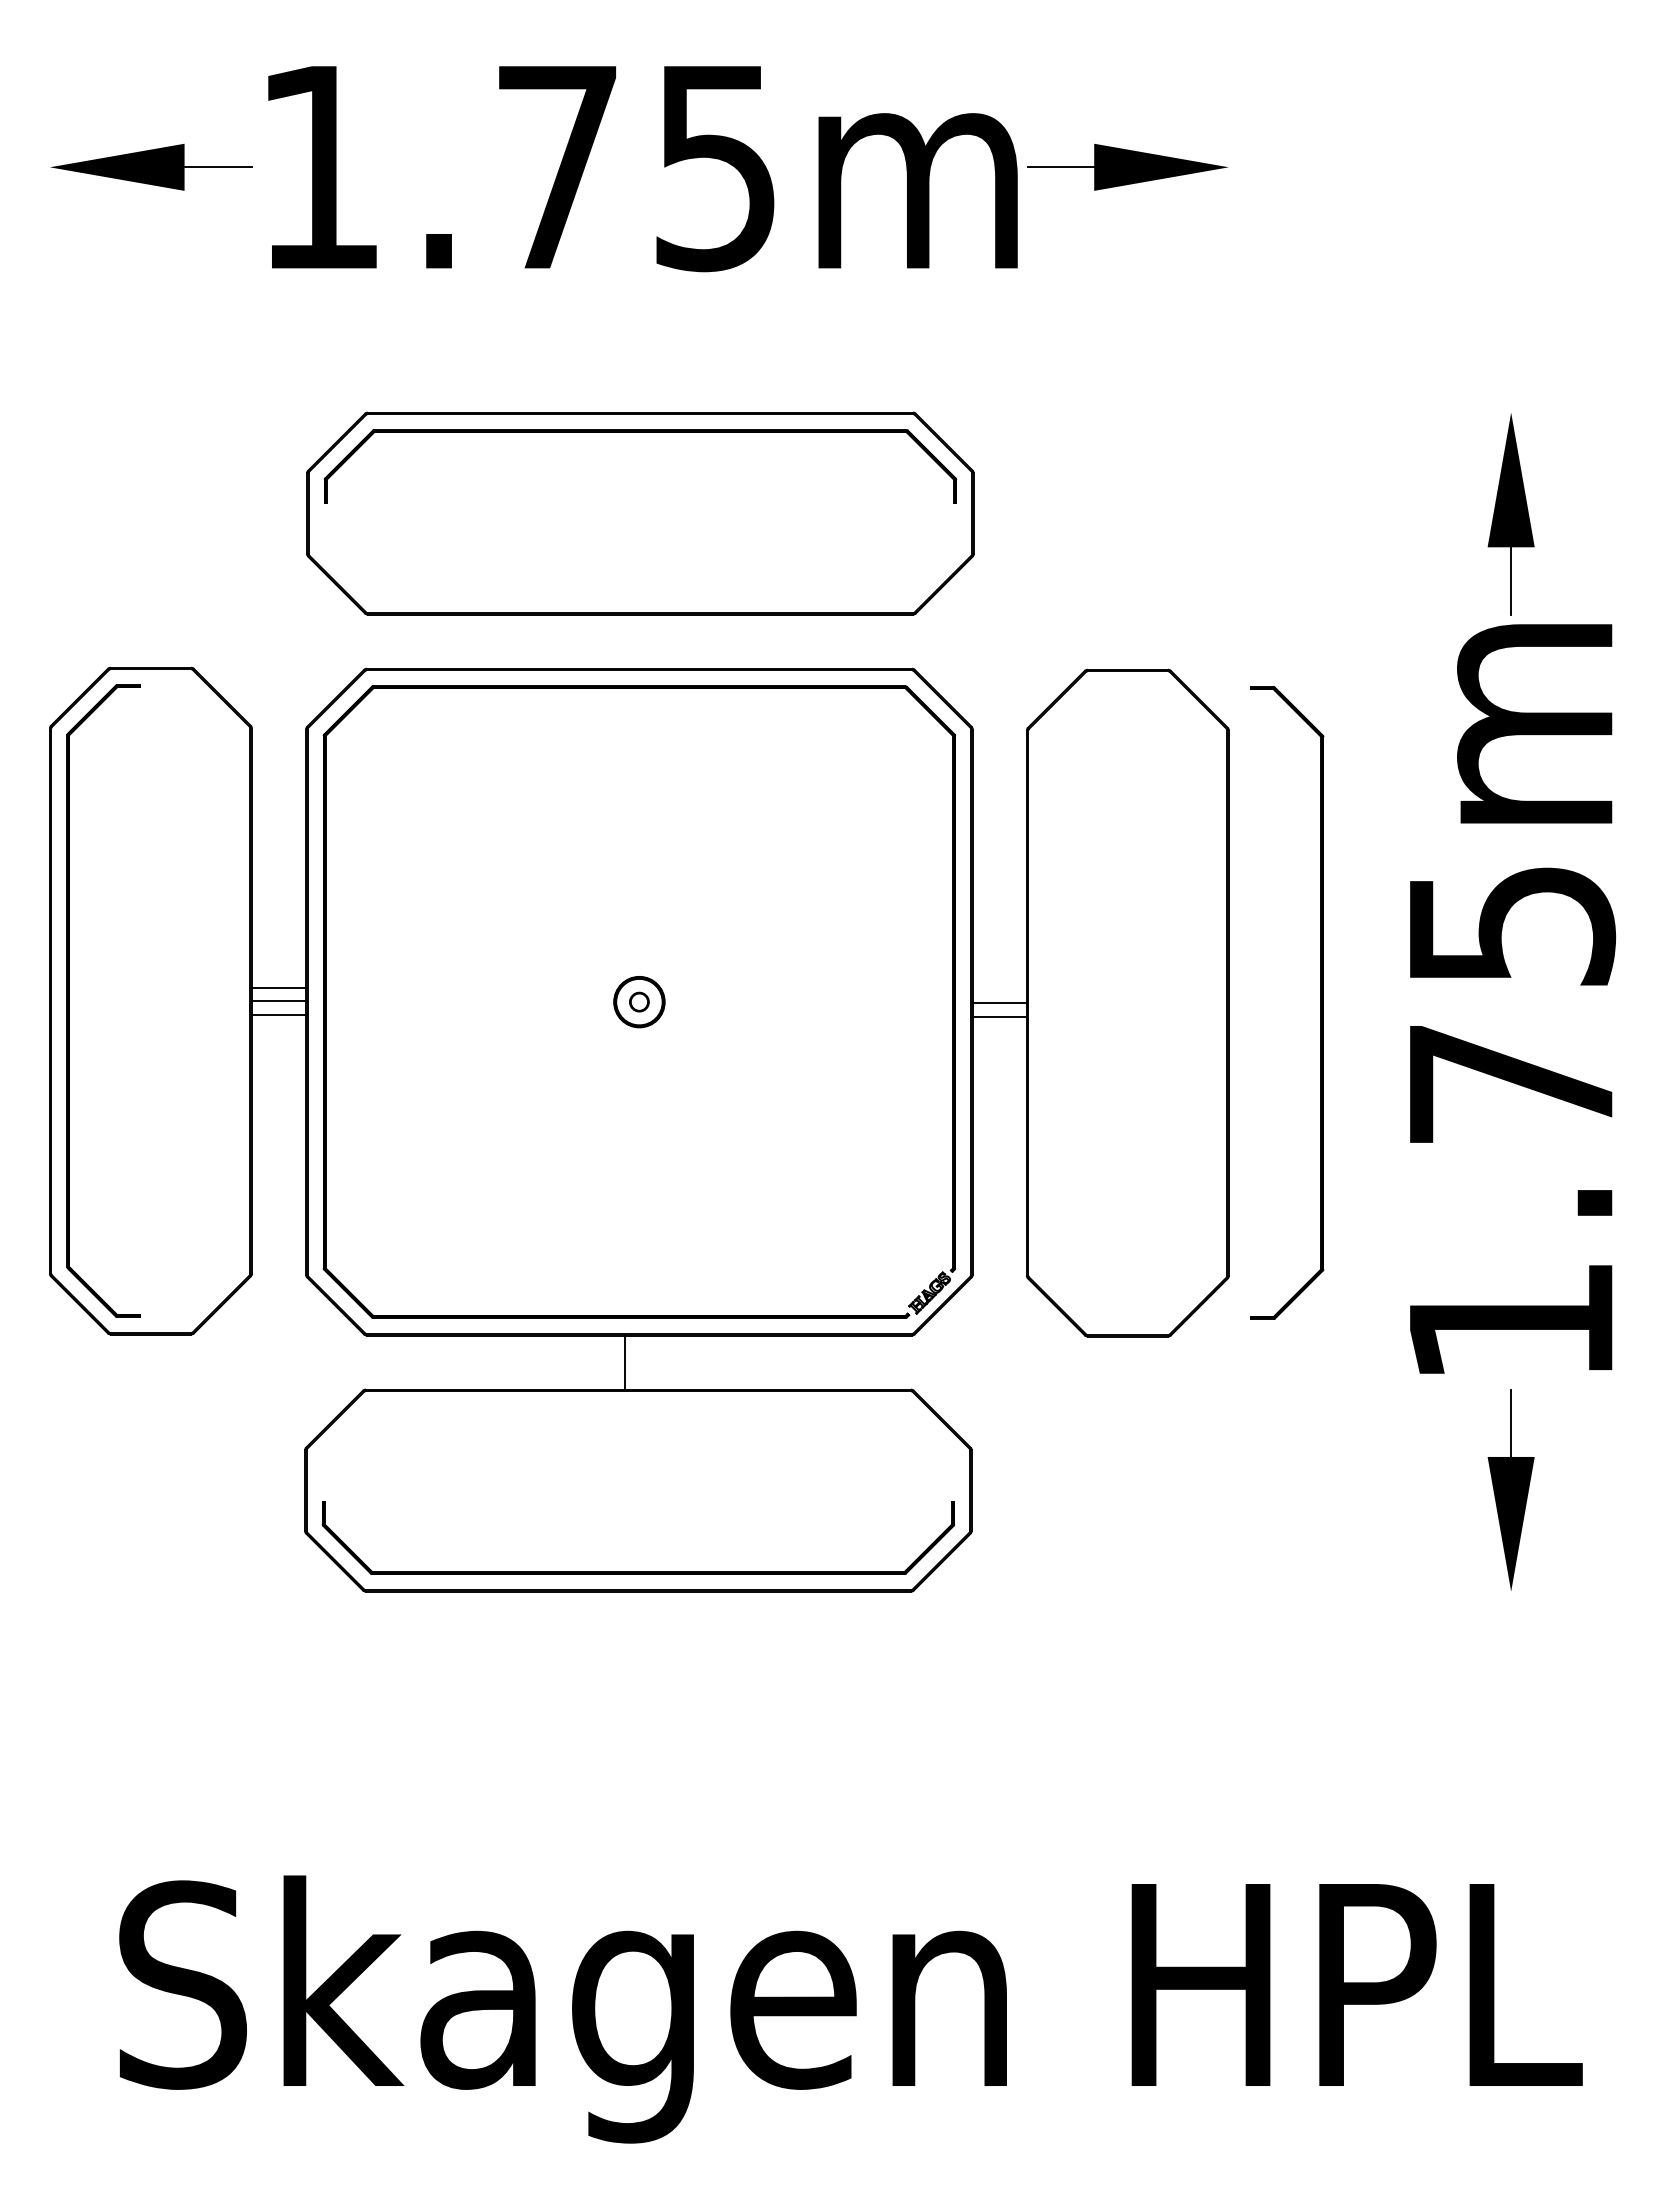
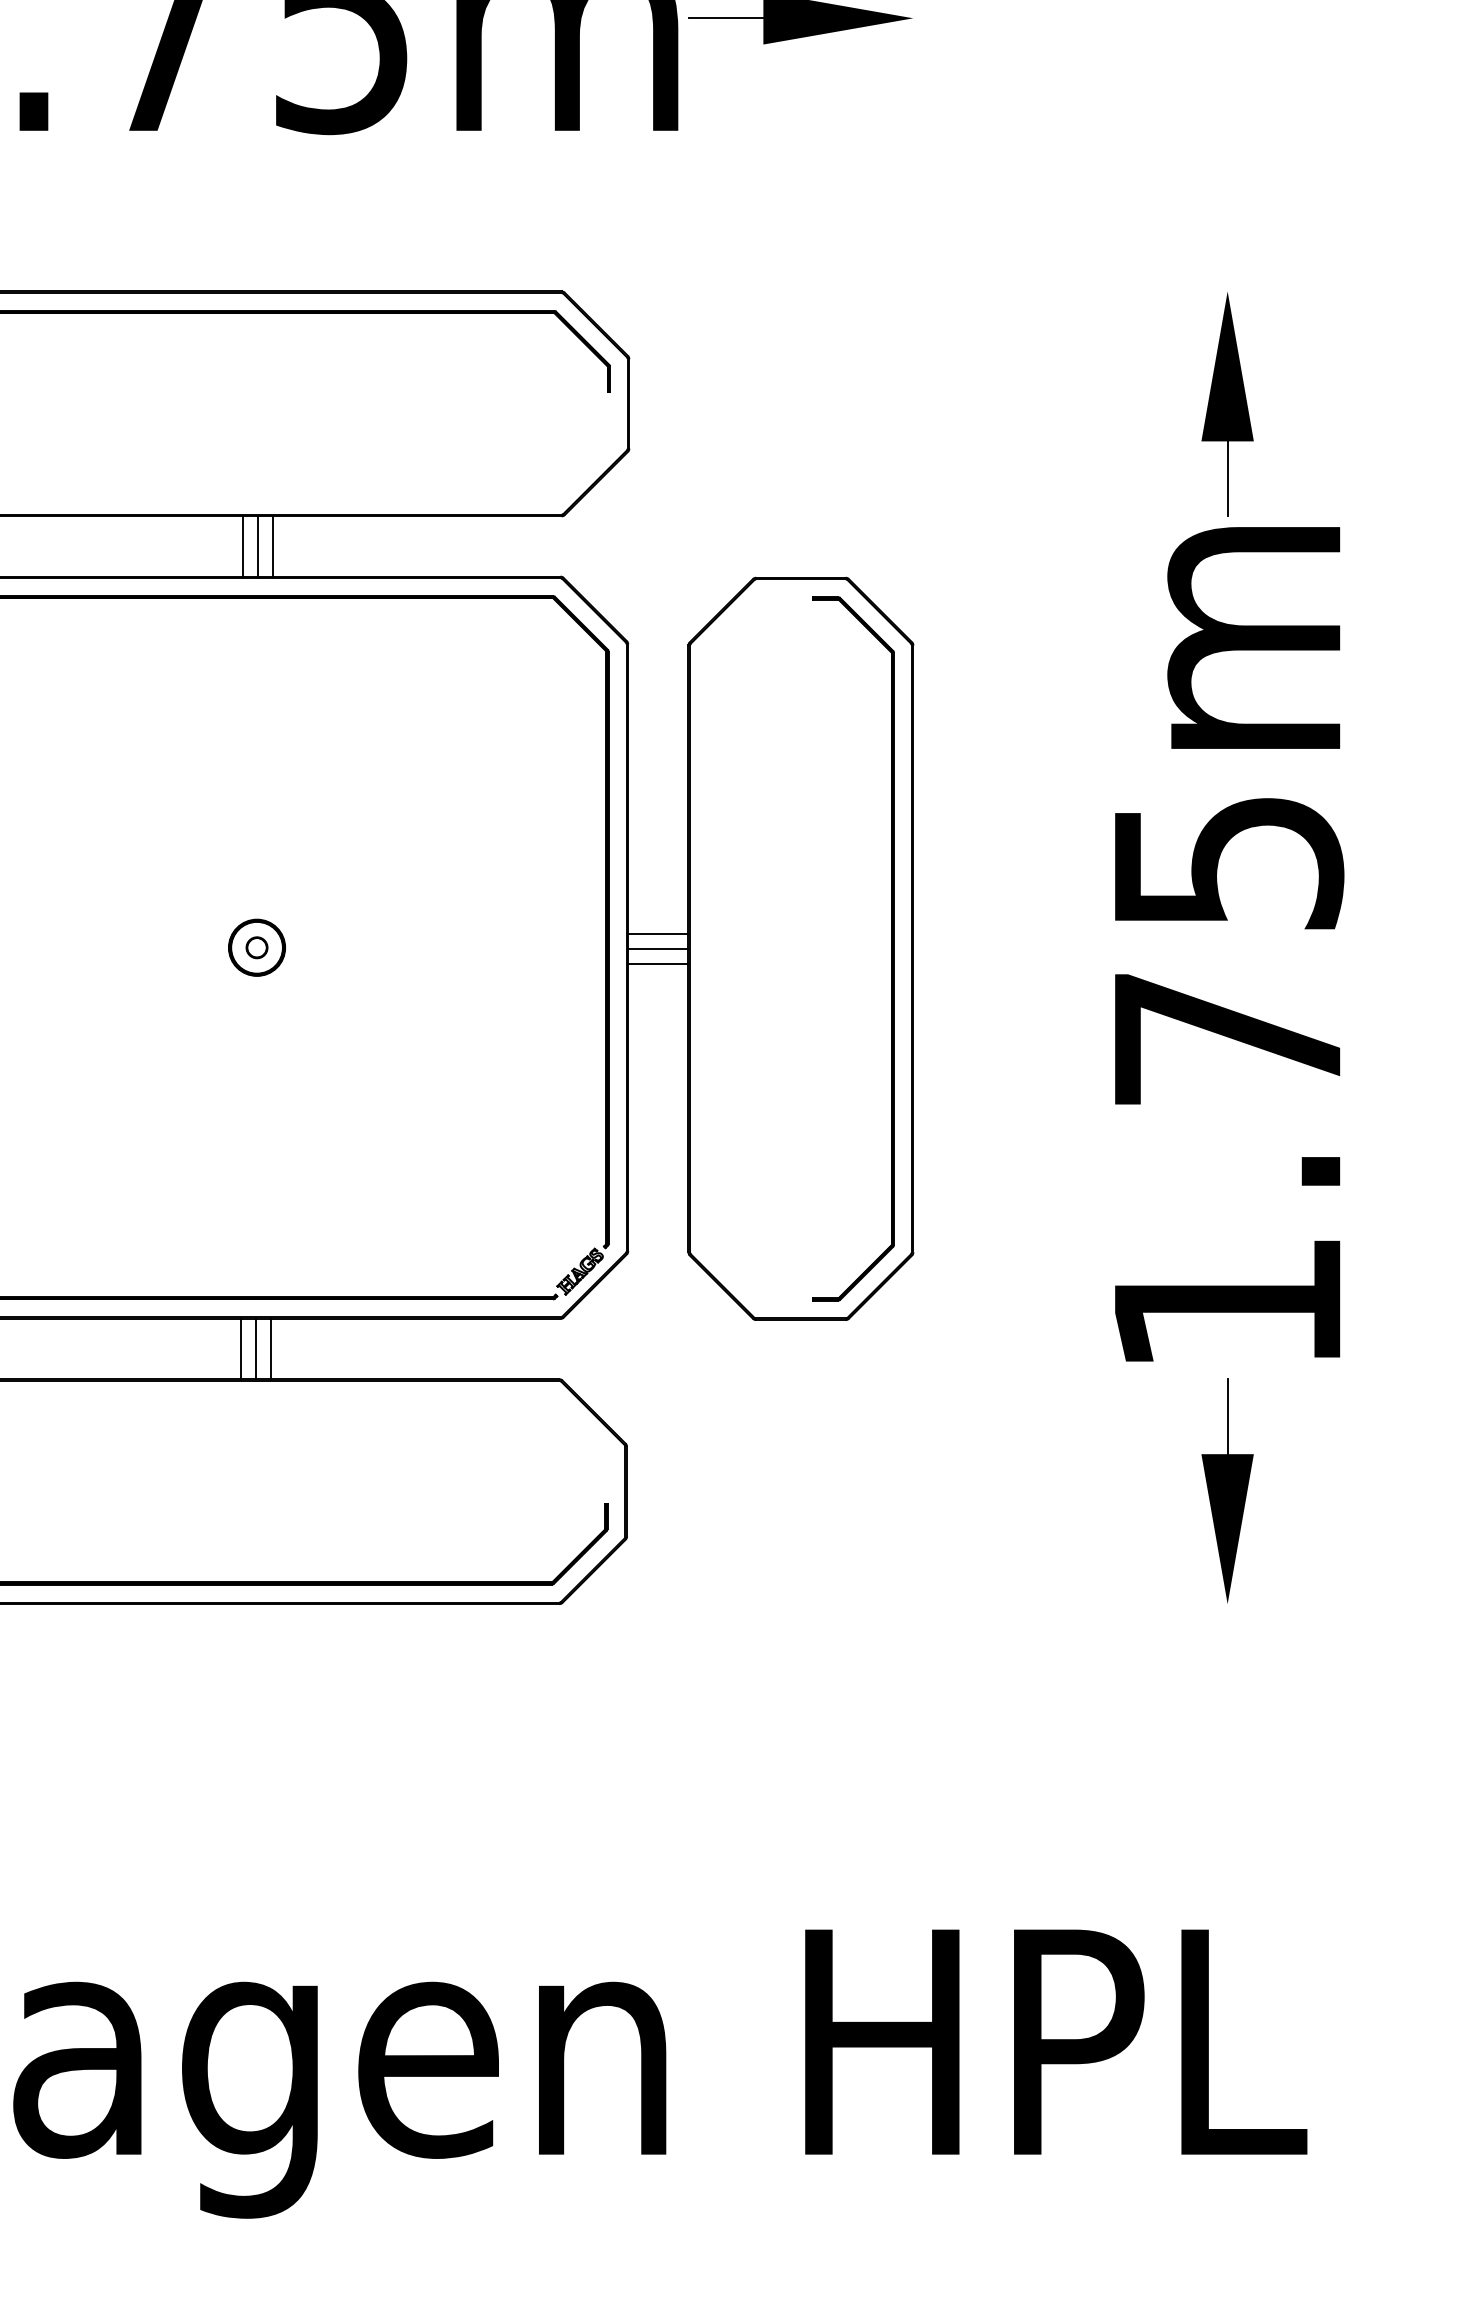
line: (626, 641) -> (242, 546), added
line: (640, 641) -> (258, 546), added
line: (653, 641) -> (272, 546), added
line: (999, 989) -> (657, 933), added
part: (1320, 1002) -> (890, 948), moved
line: (638, 1362) -> (256, 1349), added
line: (651, 1362) -> (270, 1349), added

